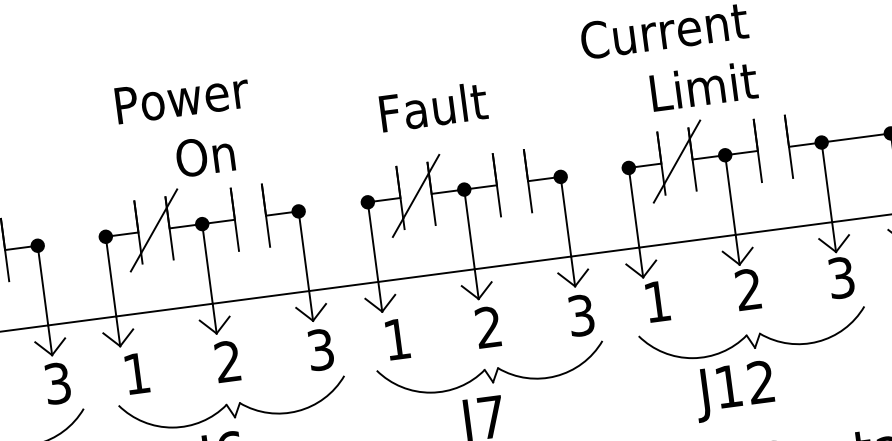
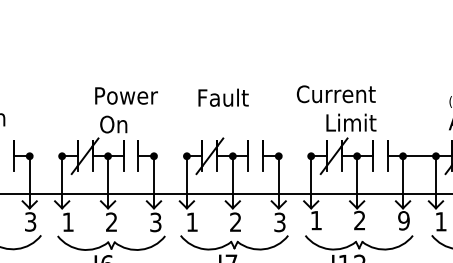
text: (182, 96) -> (126, 95), moved
text: (433, 106) -> (223, 97), moved
text: (840, 277) -> (403, 220), 3 -> 9

